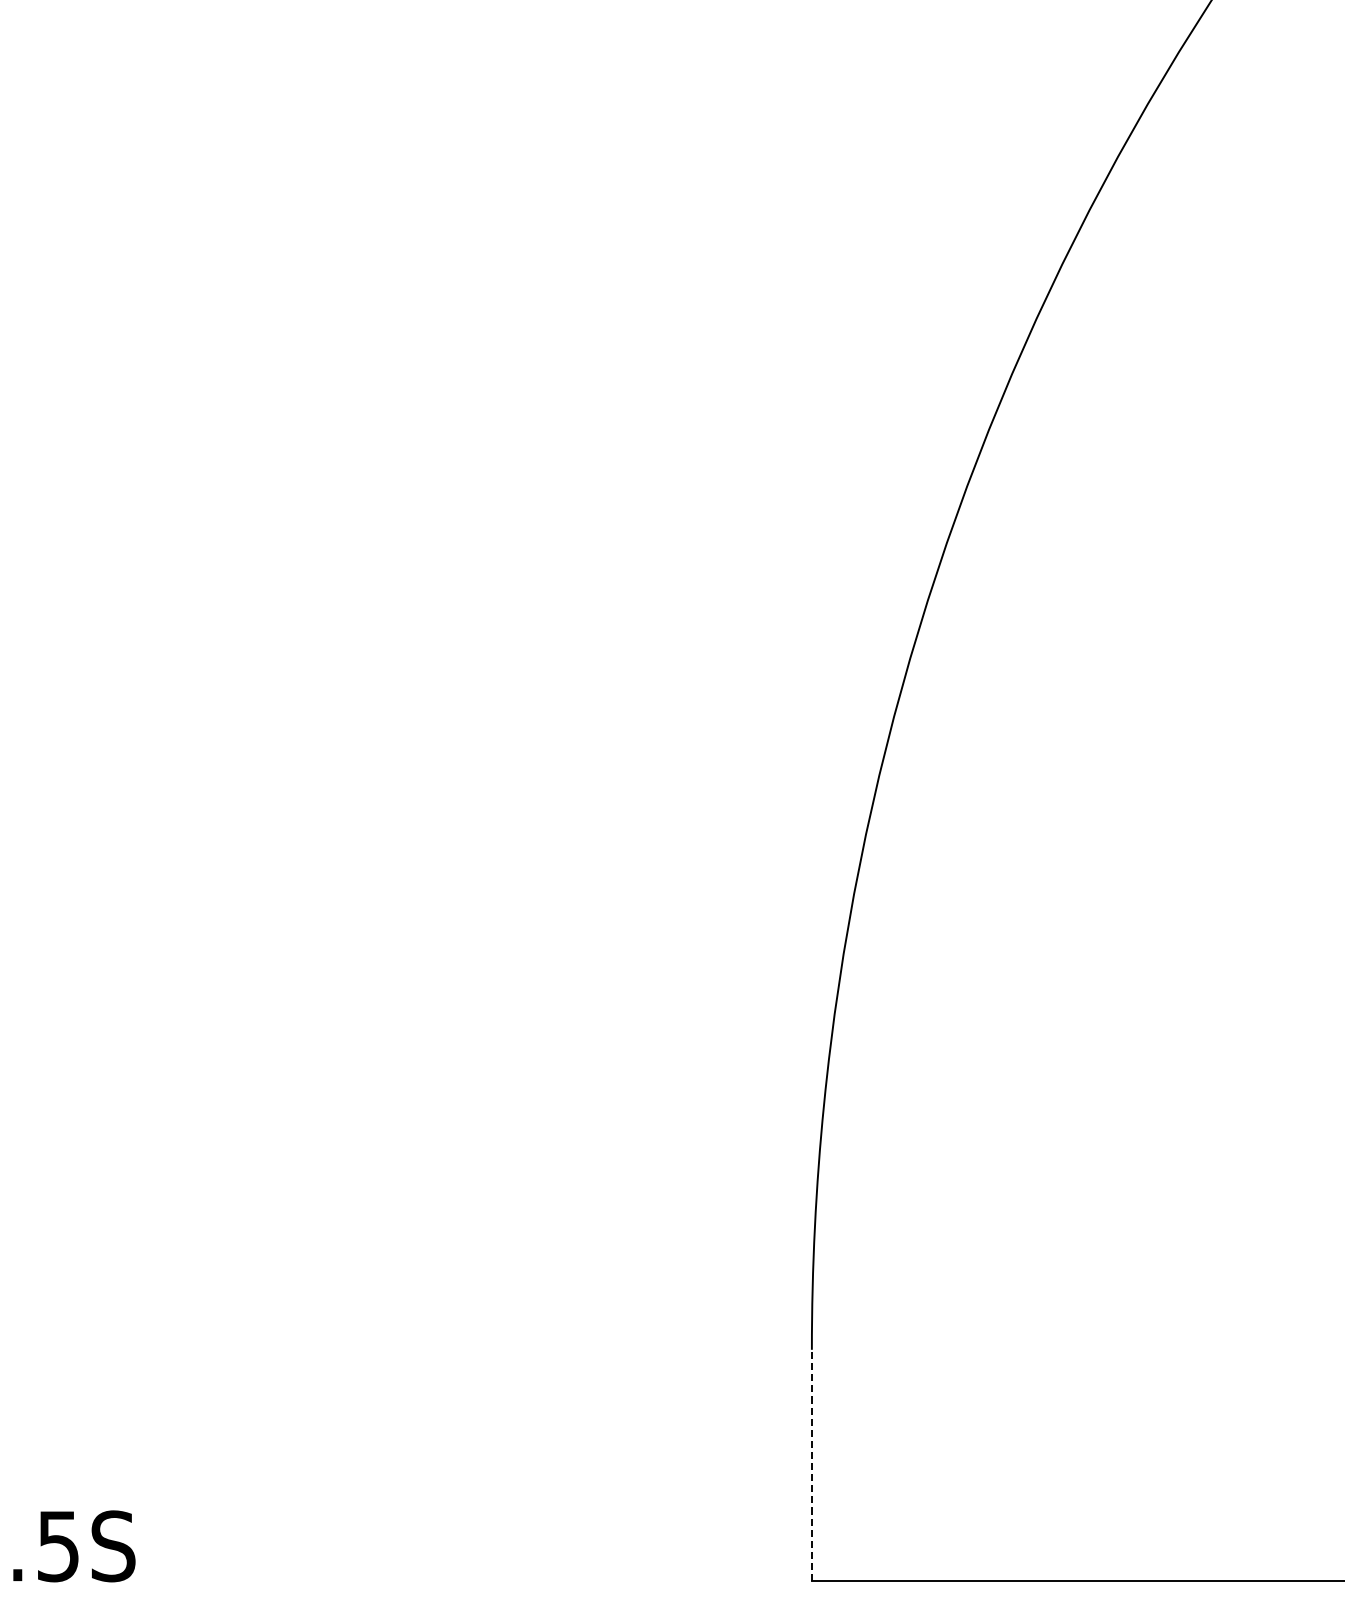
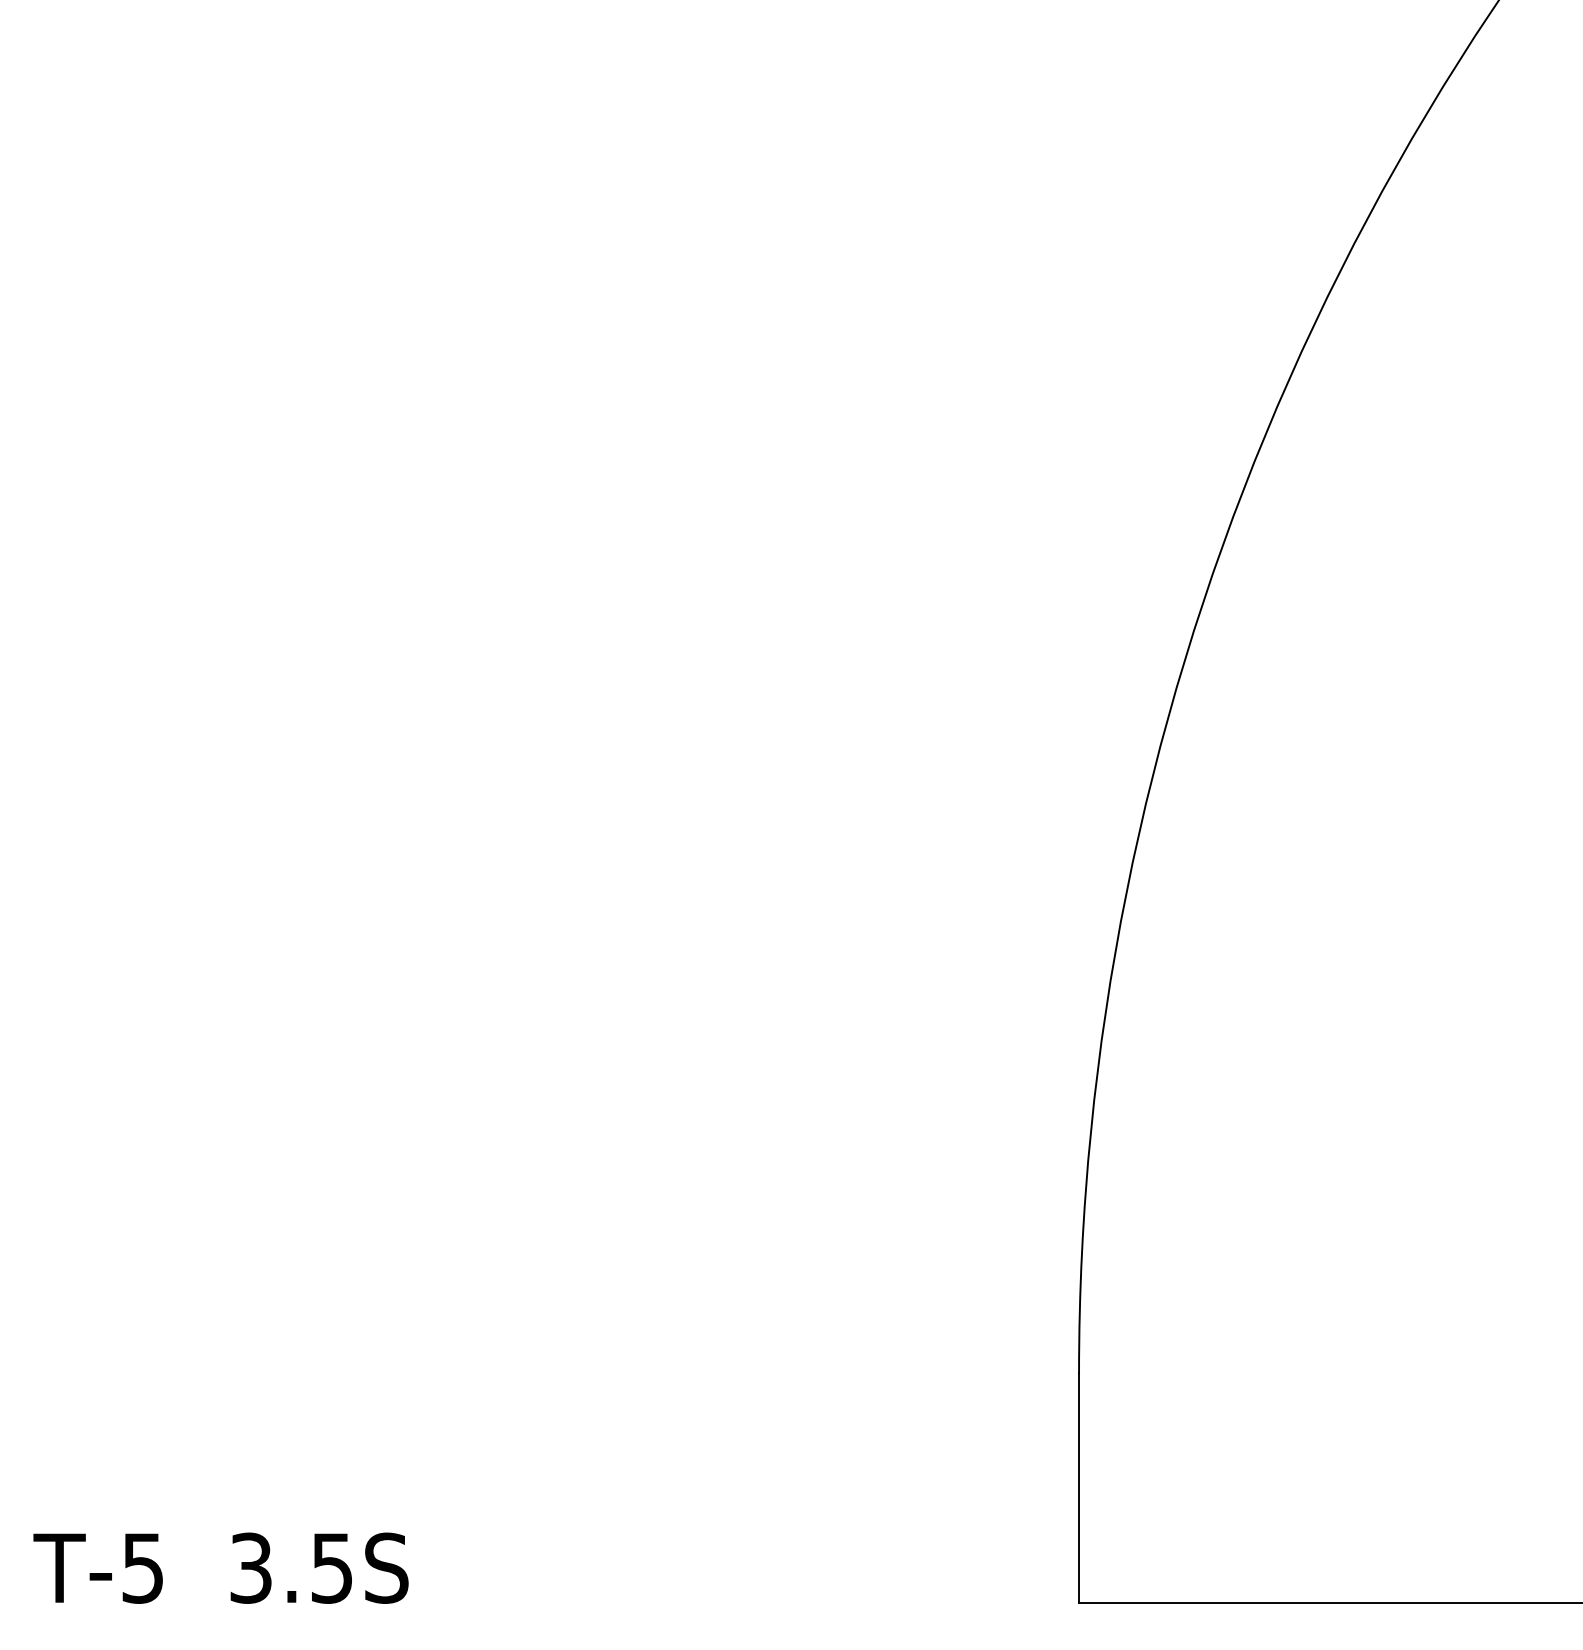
line: (812, 1465) -> (1079, 1488), dashed -> solid

